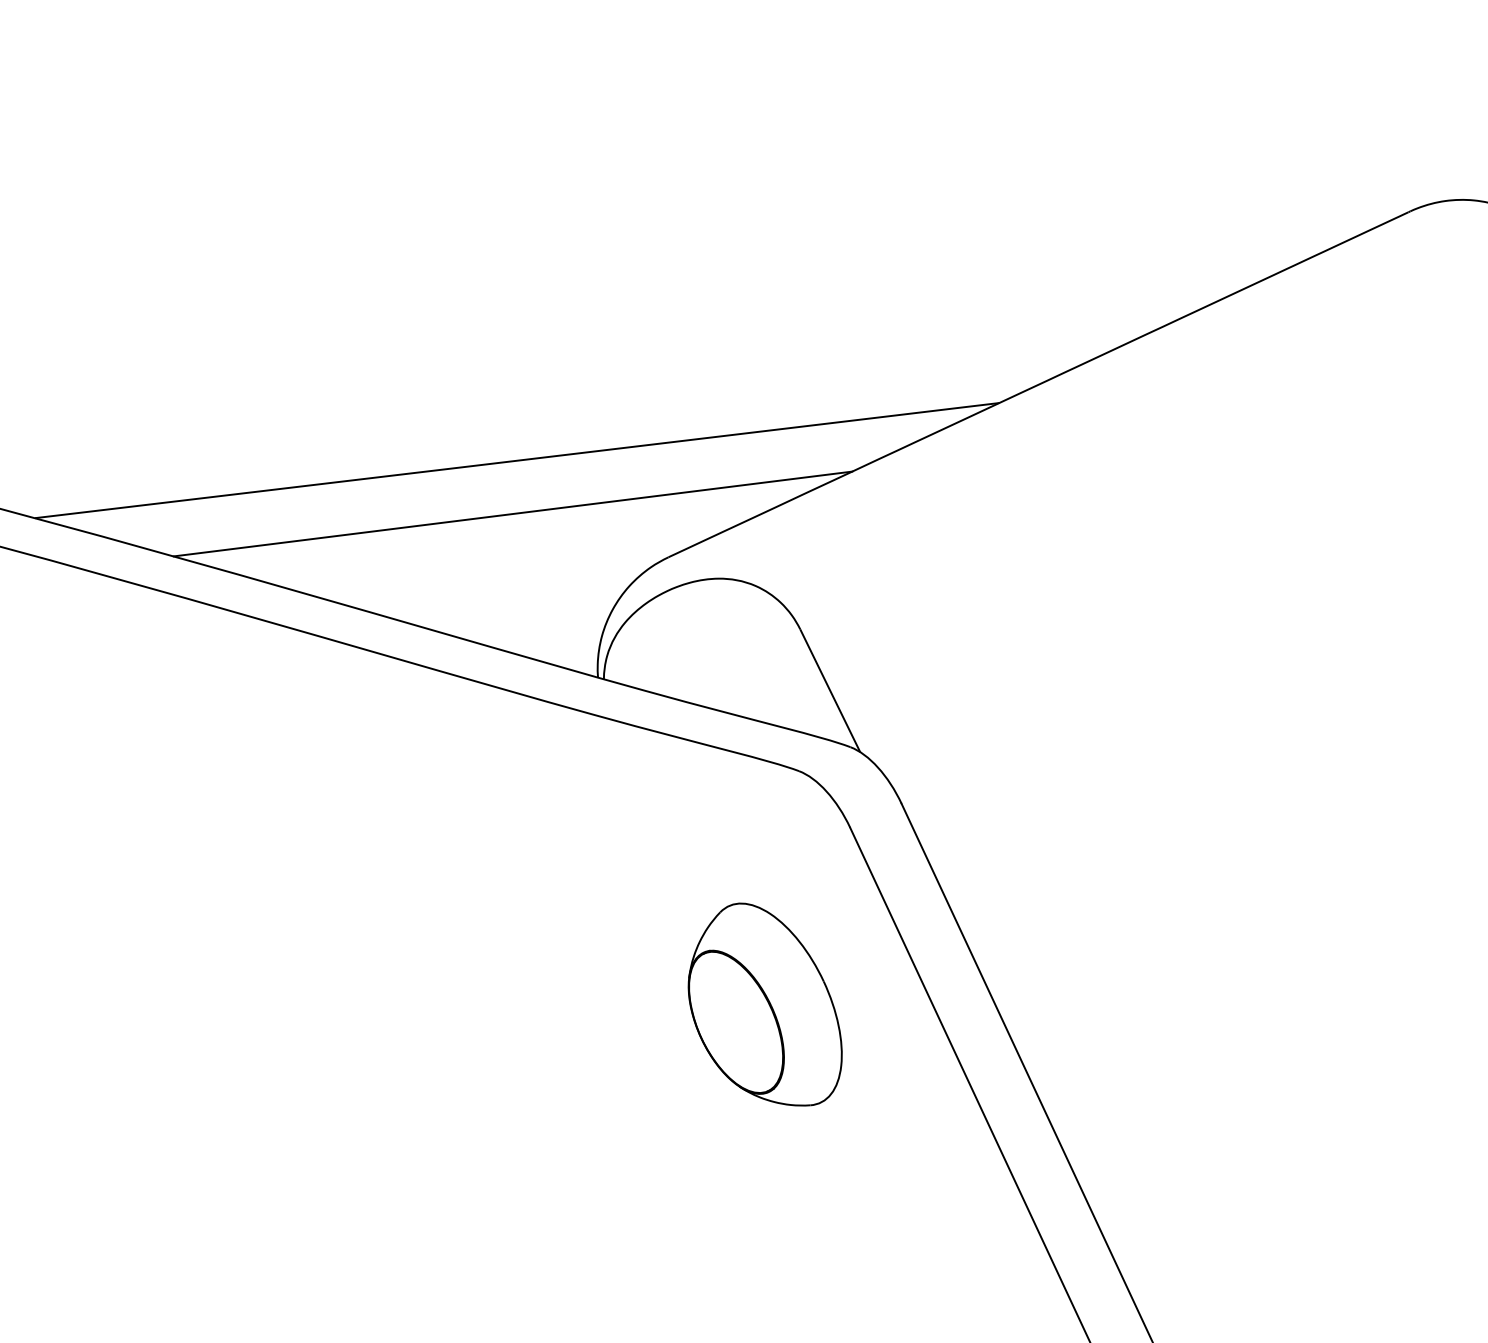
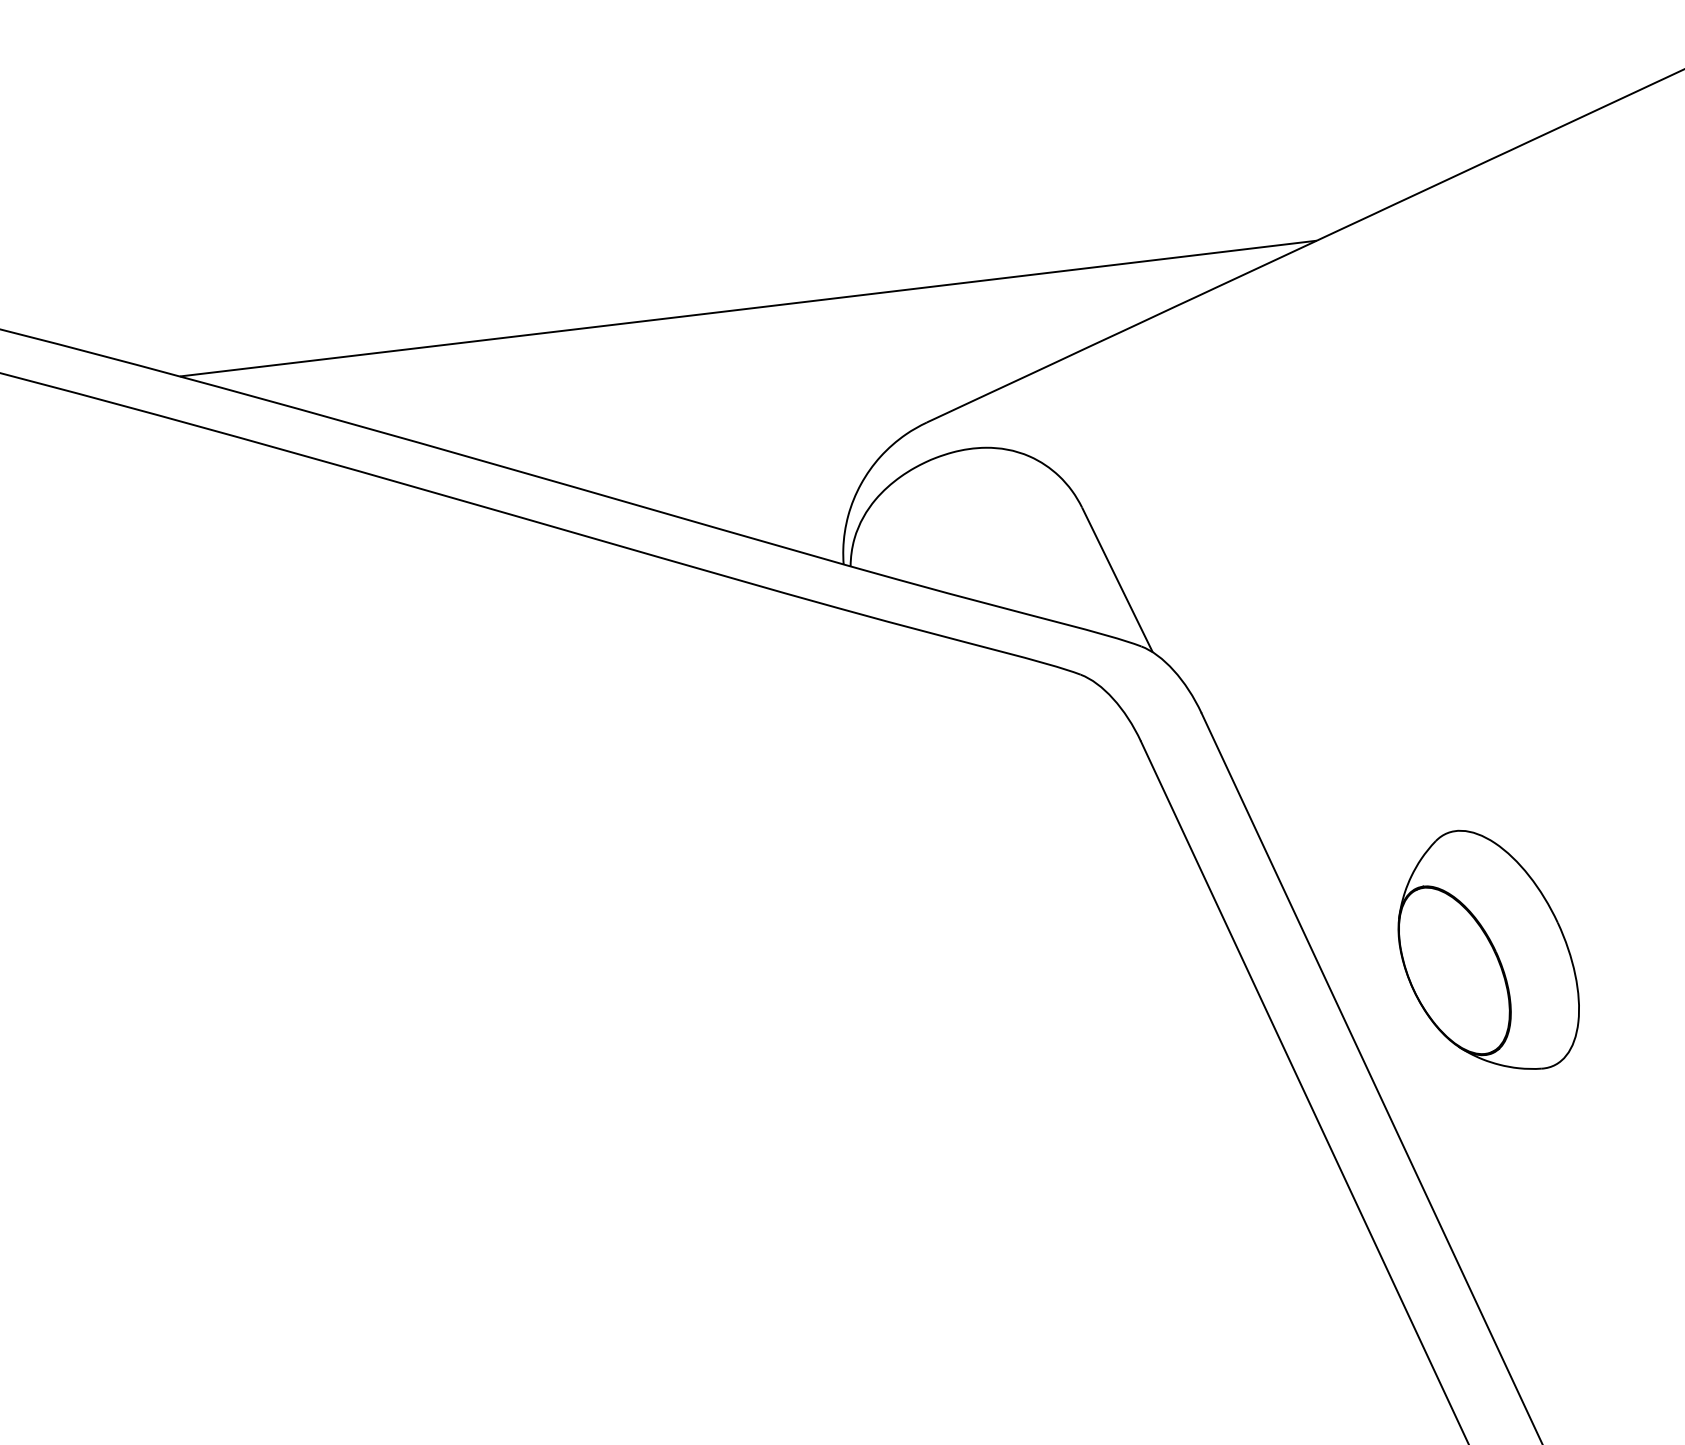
line: (512, 513) -> (742, 370), removed
part: (764, 1004) -> (1487, 949), moved

